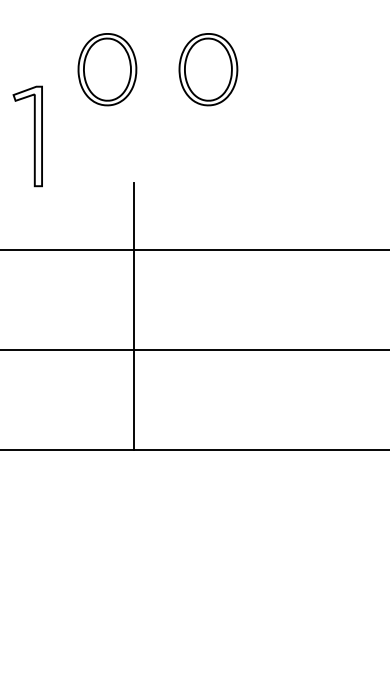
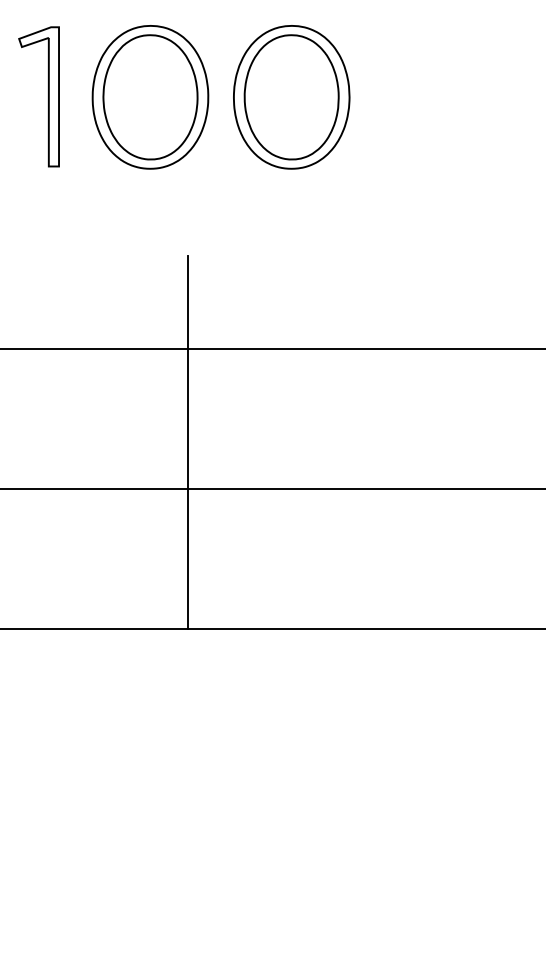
part: (107, 69) -> (150, 97), size x1.43
part: (208, 69) -> (291, 97), size x1.43
part: (34, 136) -> (48, 96), moved

